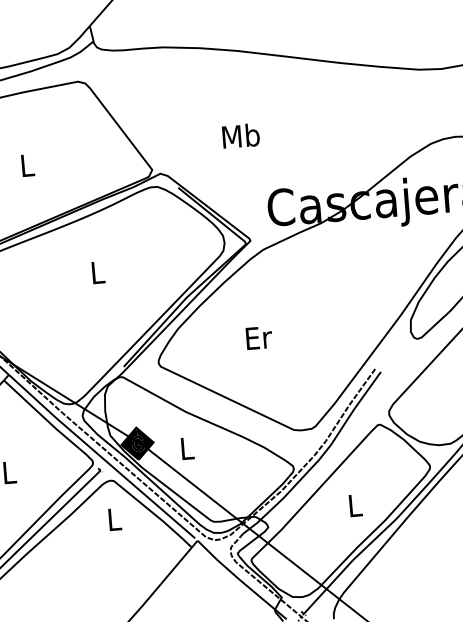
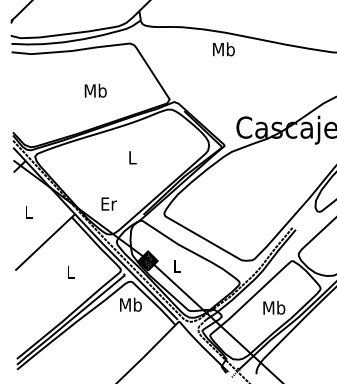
text: (240, 136) -> (223, 49), moved
text: (26, 164) -> (95, 90), L -> Mb
text: (257, 337) -> (108, 203), moved
text: (355, 504) -> (274, 307), L -> Mb
text: (113, 518) -> (130, 304), L -> Mb

